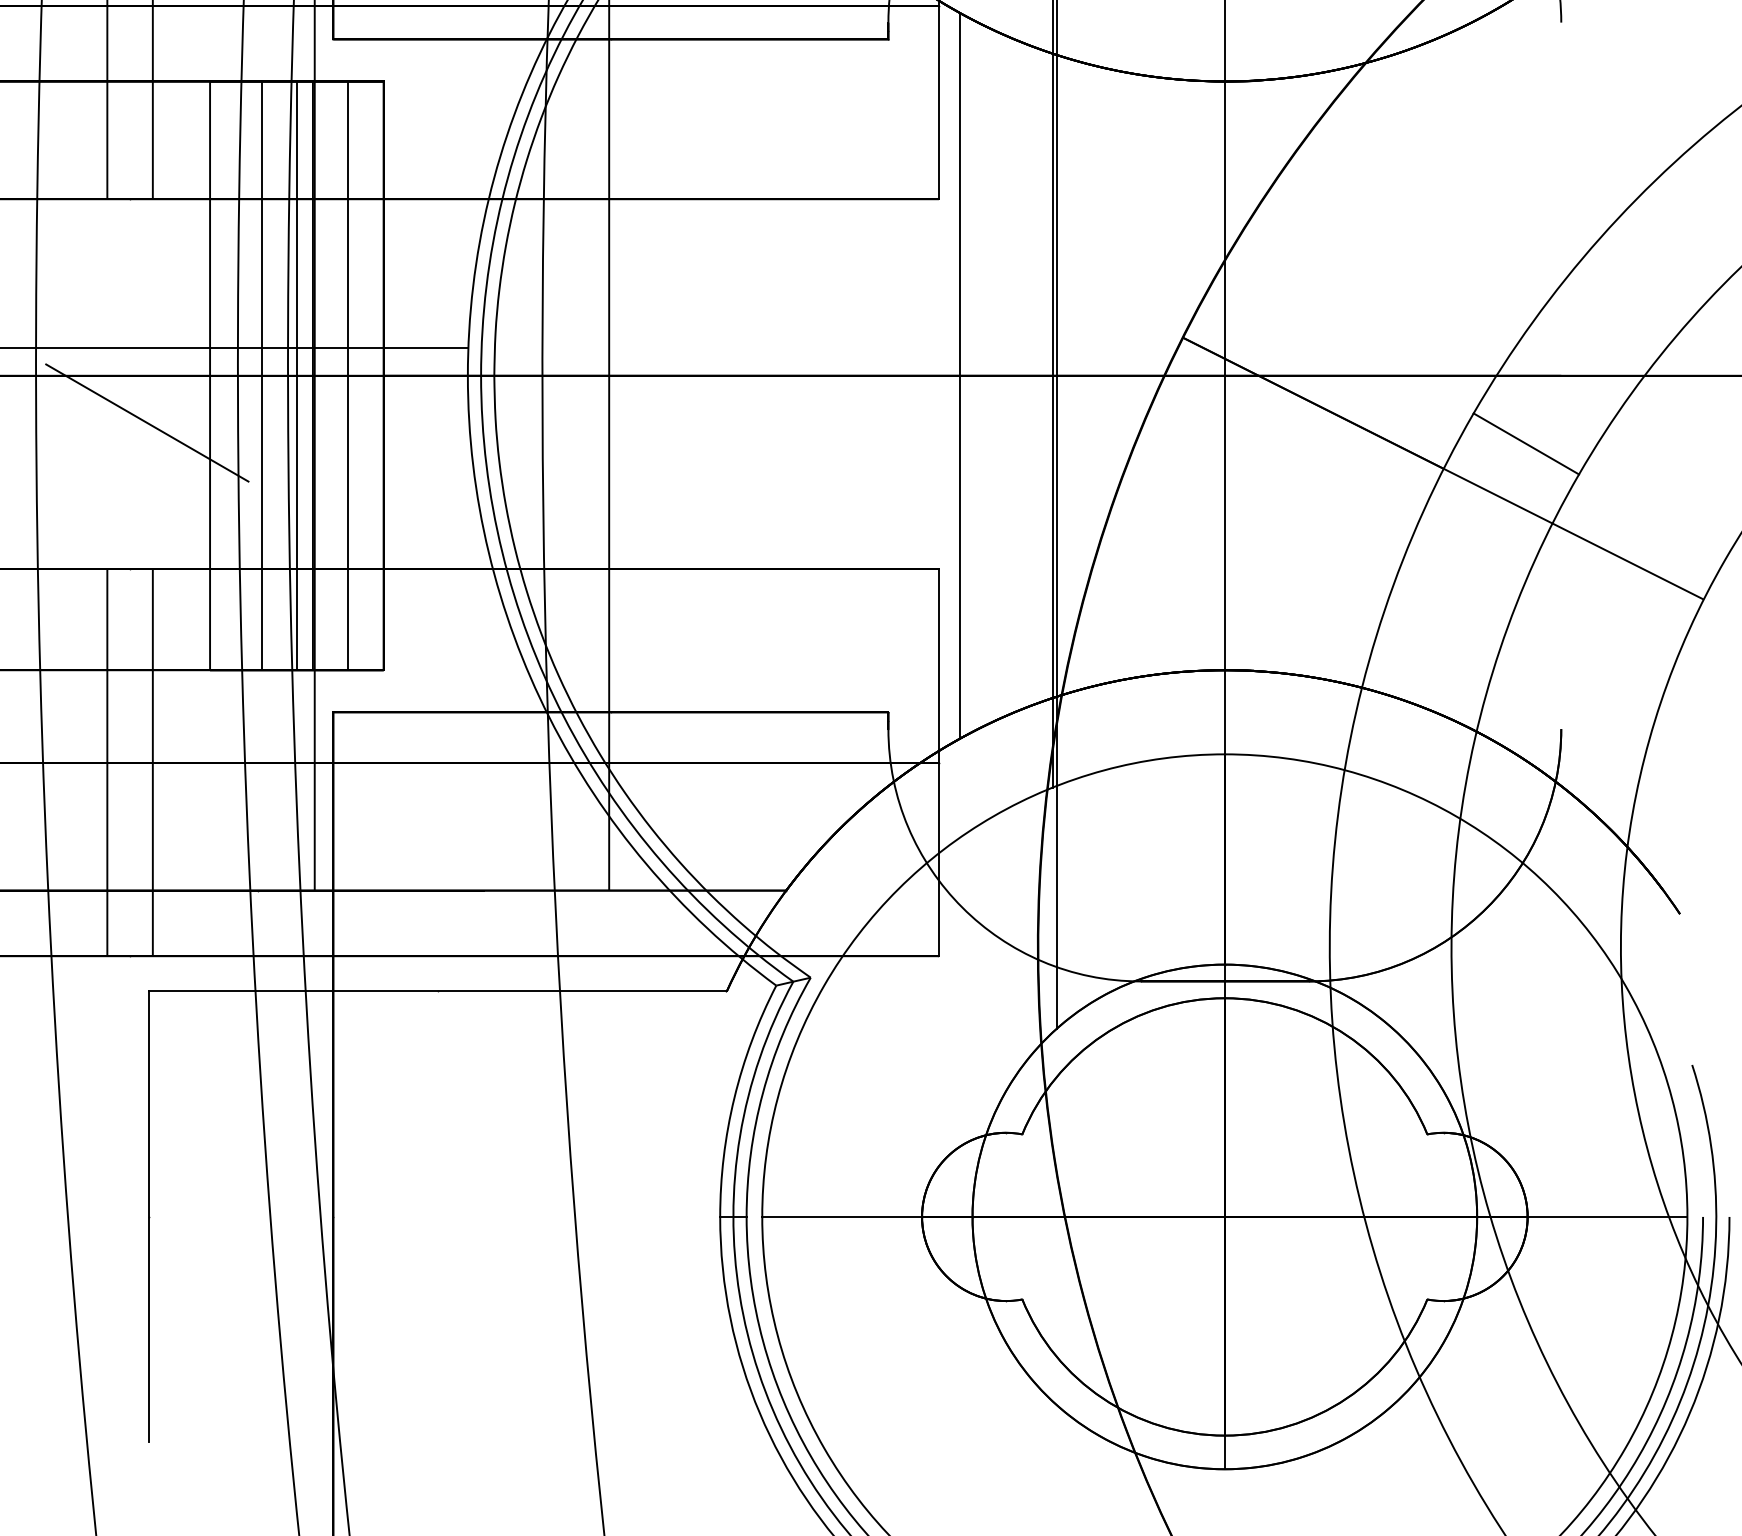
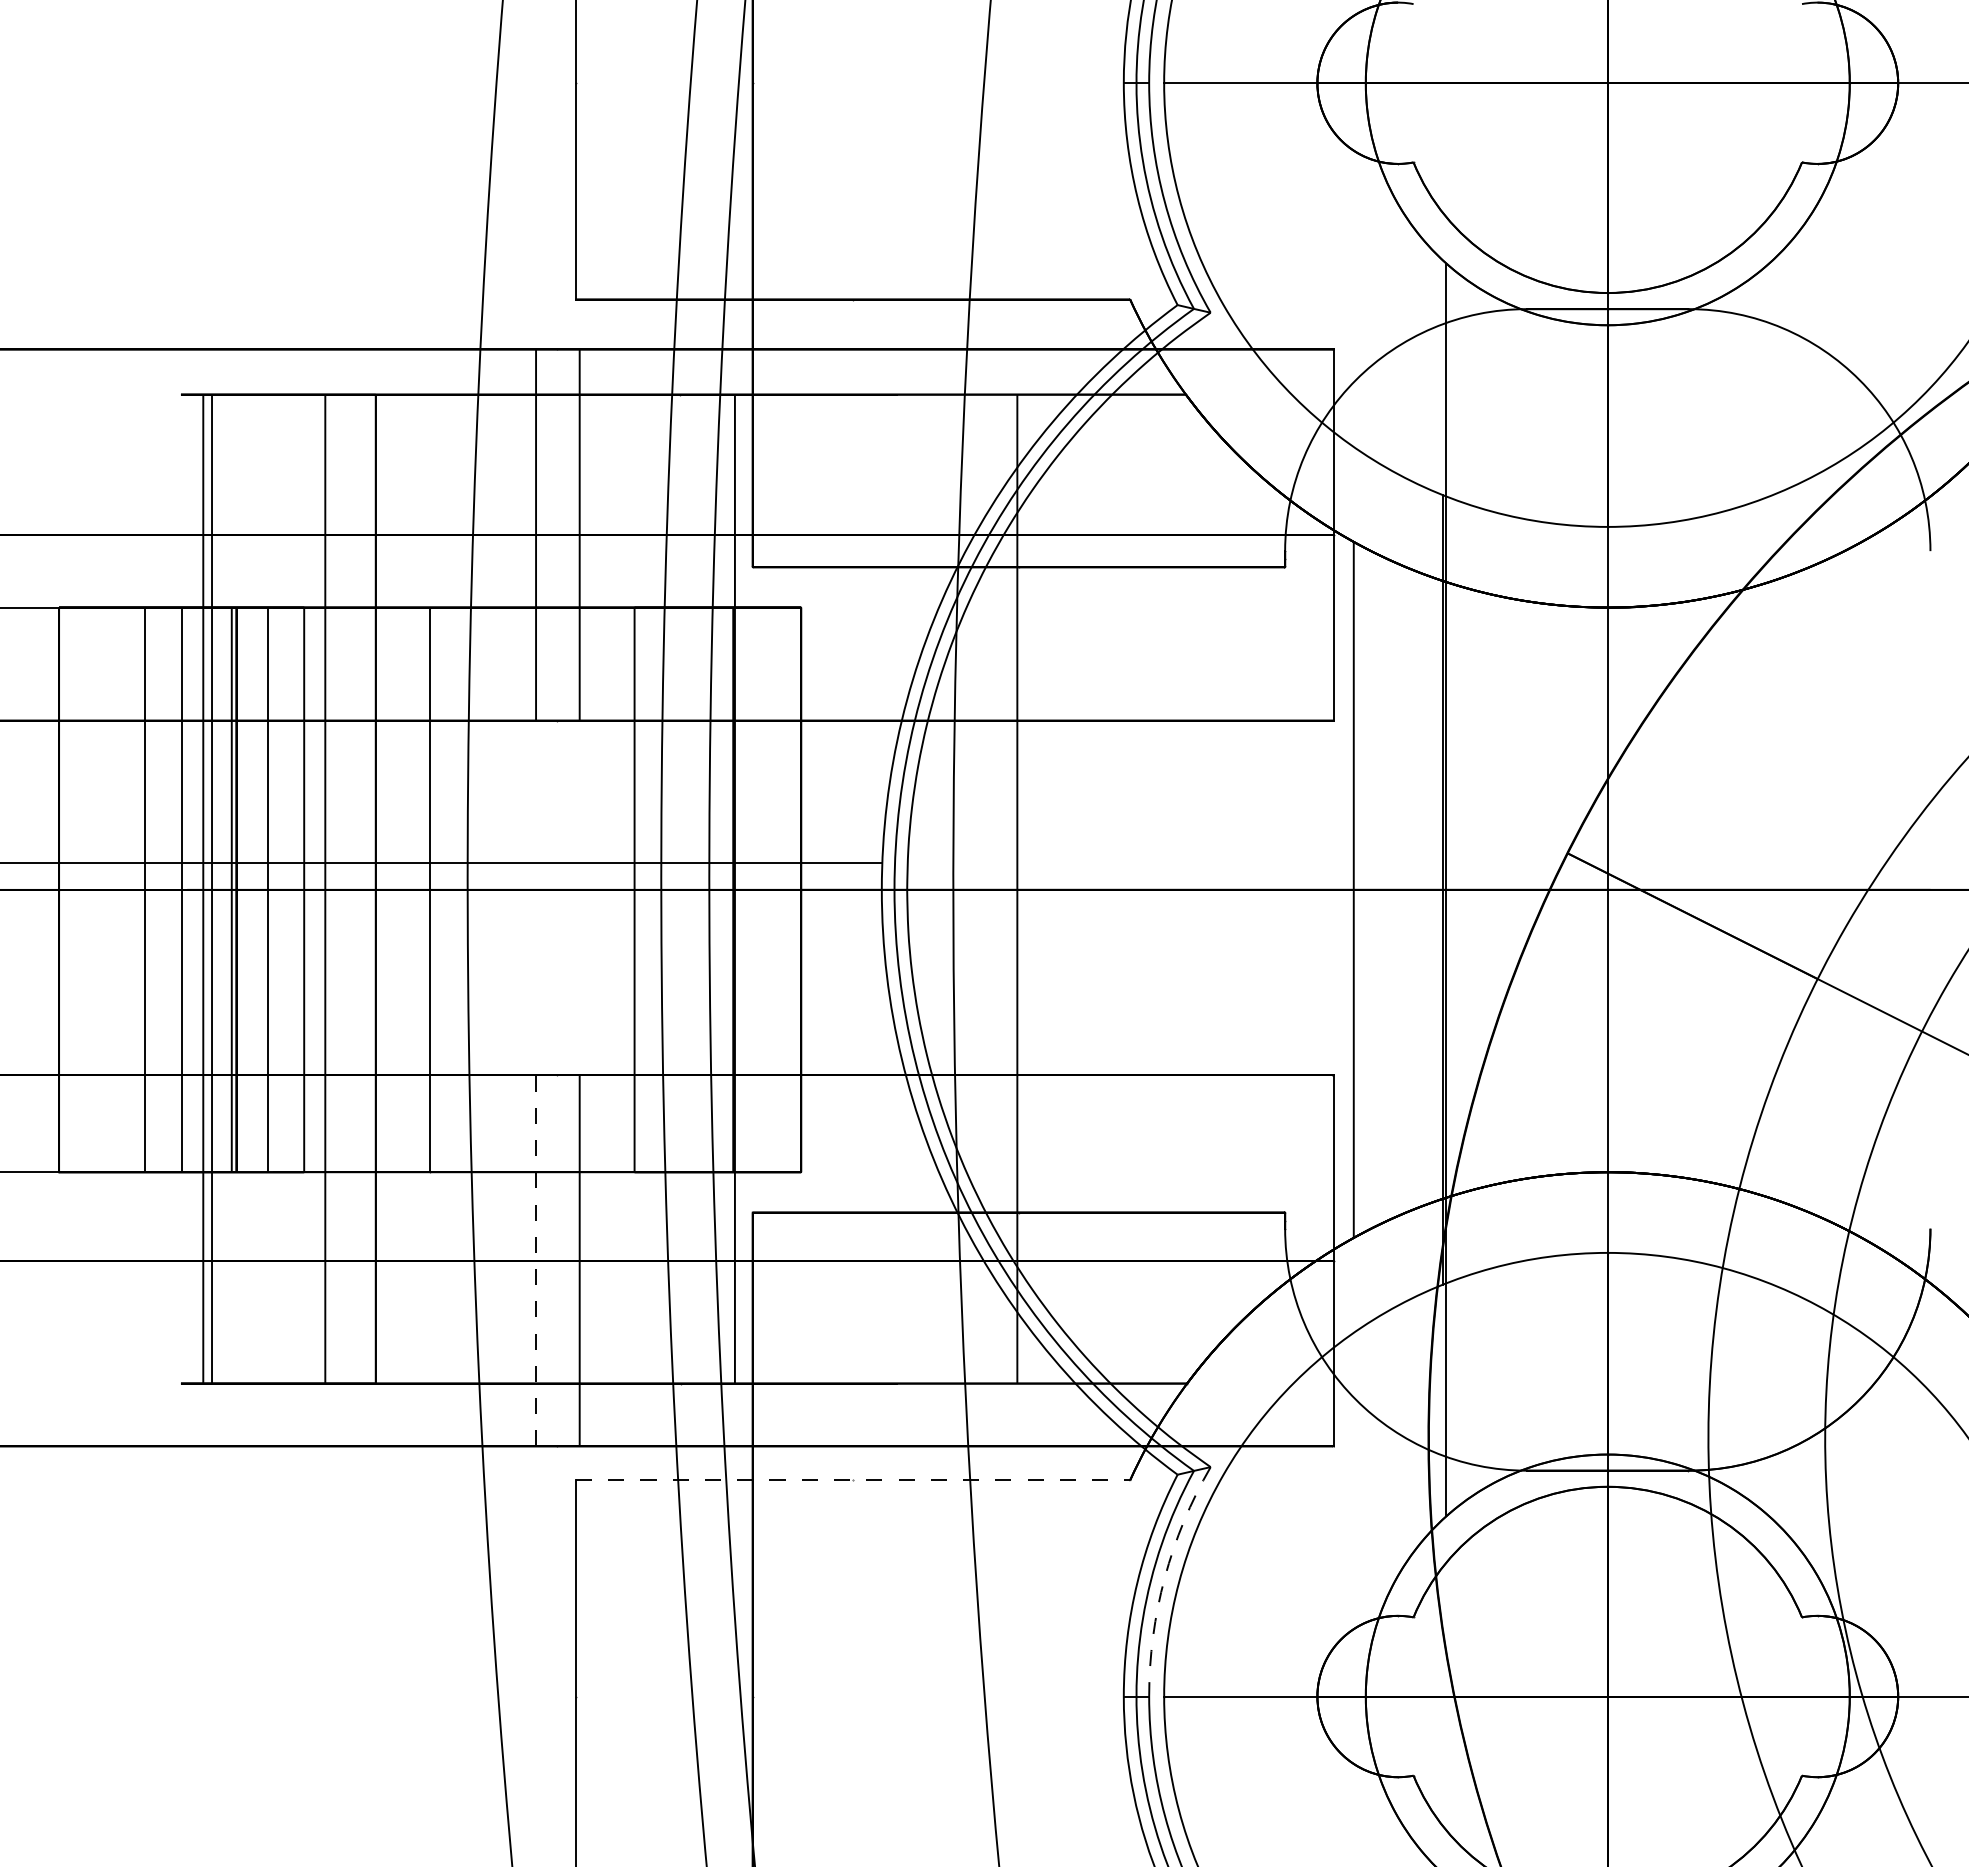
line: (261, 375) -> (683, 889), removed
line: (296, 375) -> (717, 889), removed
line: (348, 375) -> (767, 889), removed
line: (147, 422) -> (574, 934), removed
line: (1525, 443) -> (1896, 954), removed
arc: (107, 762) -> (536, 1260), solid -> dashed
line: (438, 991) -> (853, 1480), solid -> dashed
arc: (762, 1092) -> (1164, 1577), solid -> dashed

